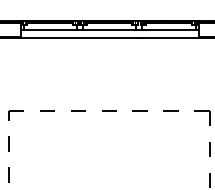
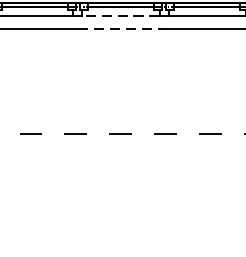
line: (109, 29) -> (120, 15), solid -> dashed
line: (109, 38) -> (120, 28), solid -> dashed

